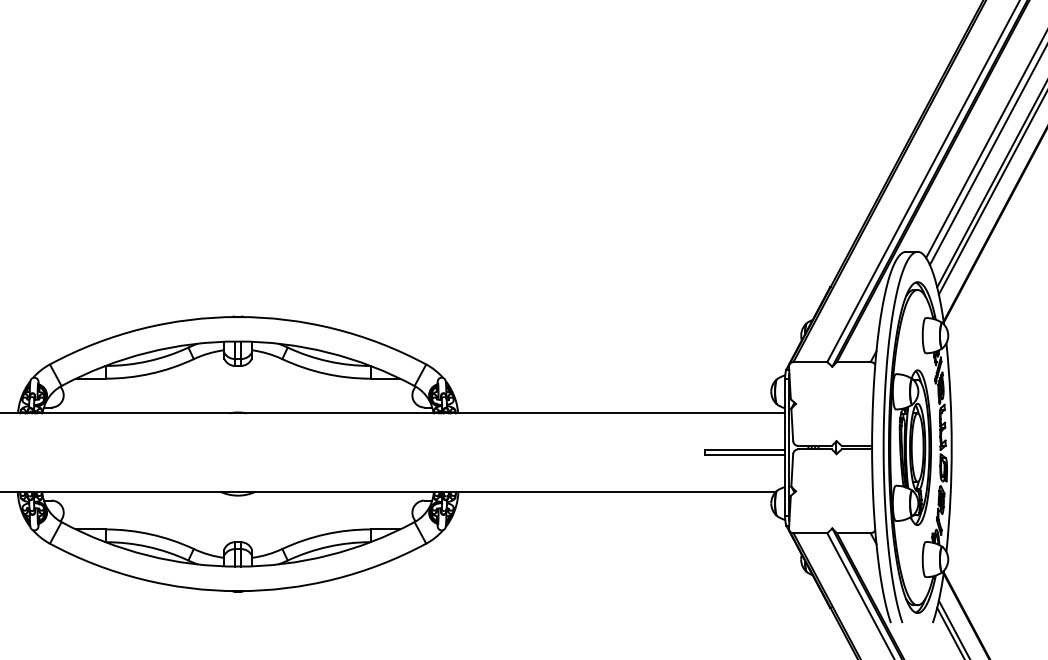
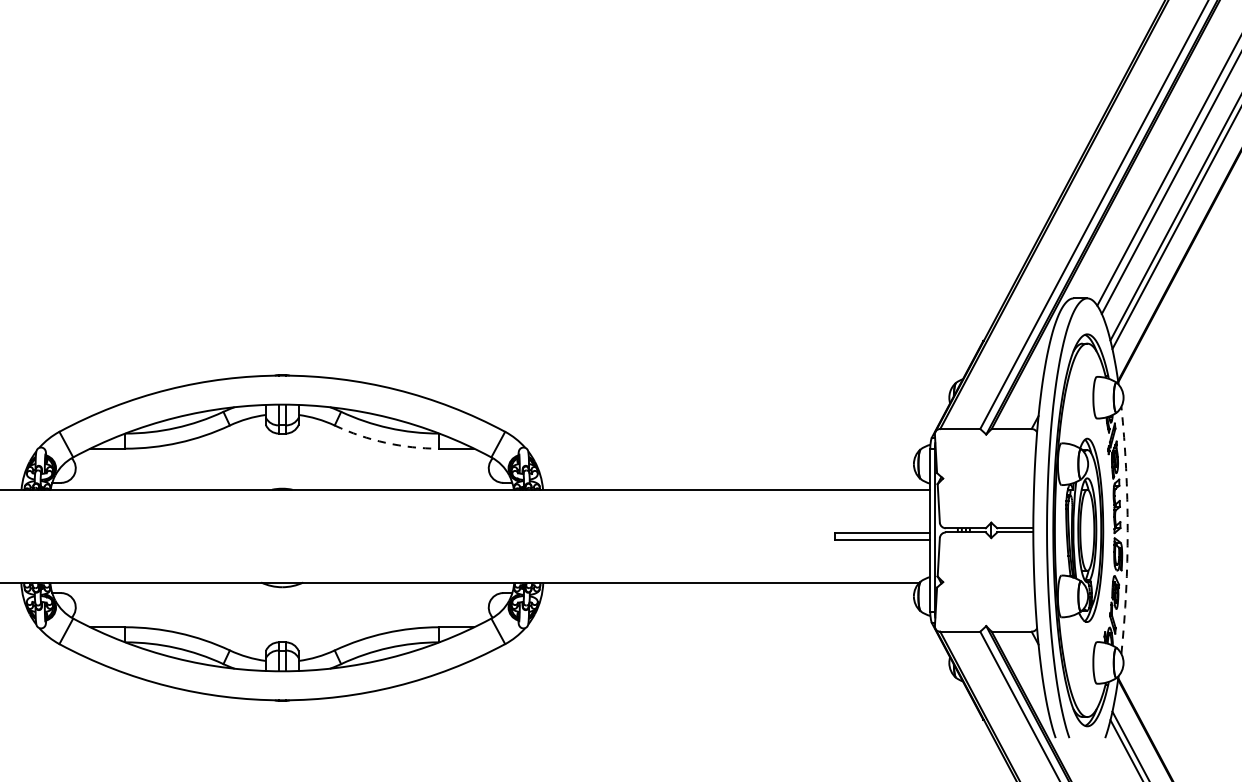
arc: (325, 373) -> (385, 442), solid -> dashed
arc: (951, 447) -> (1127, 530), solid -> dashed

